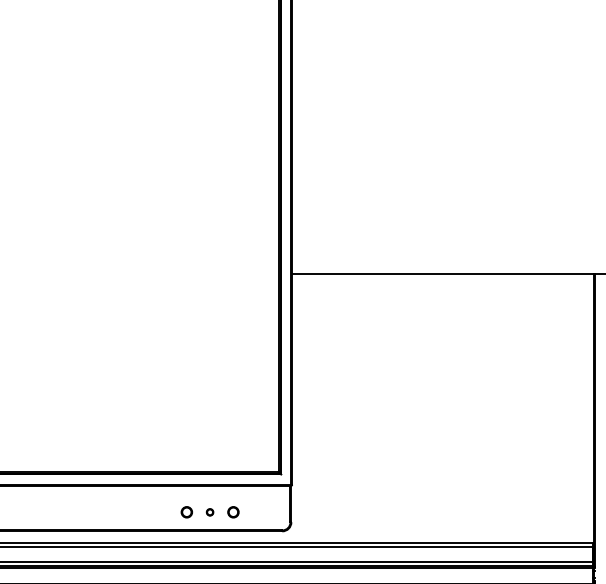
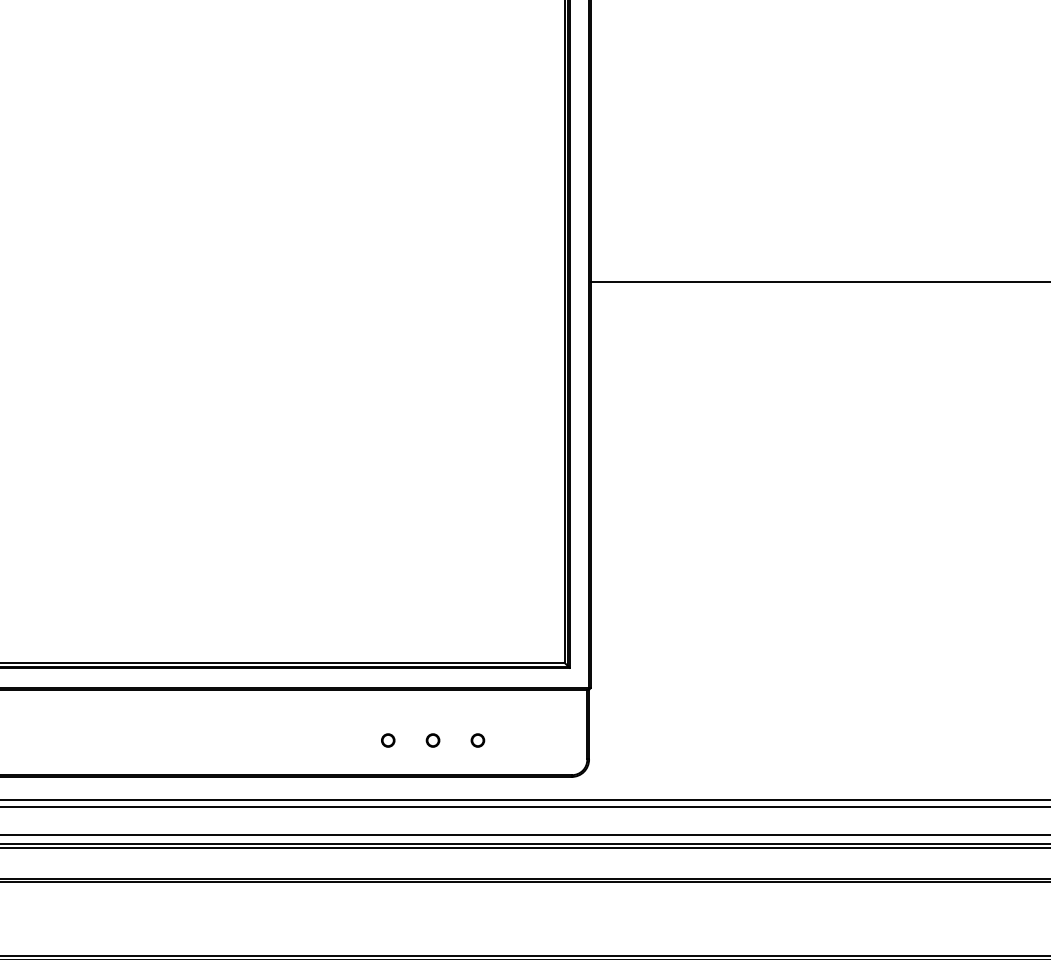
part: (186, 512) -> (387, 740), size x0.62
part: (233, 512) -> (477, 740), size x0.62

